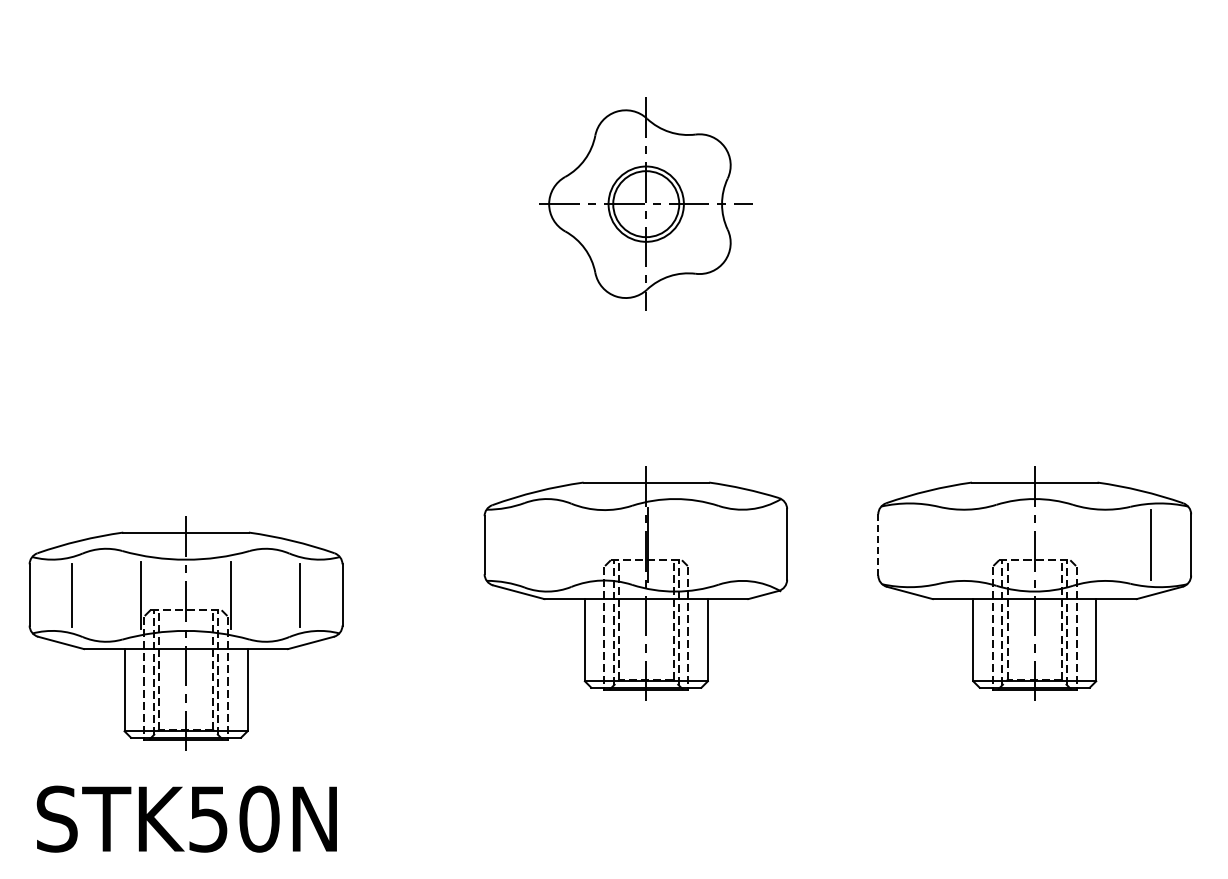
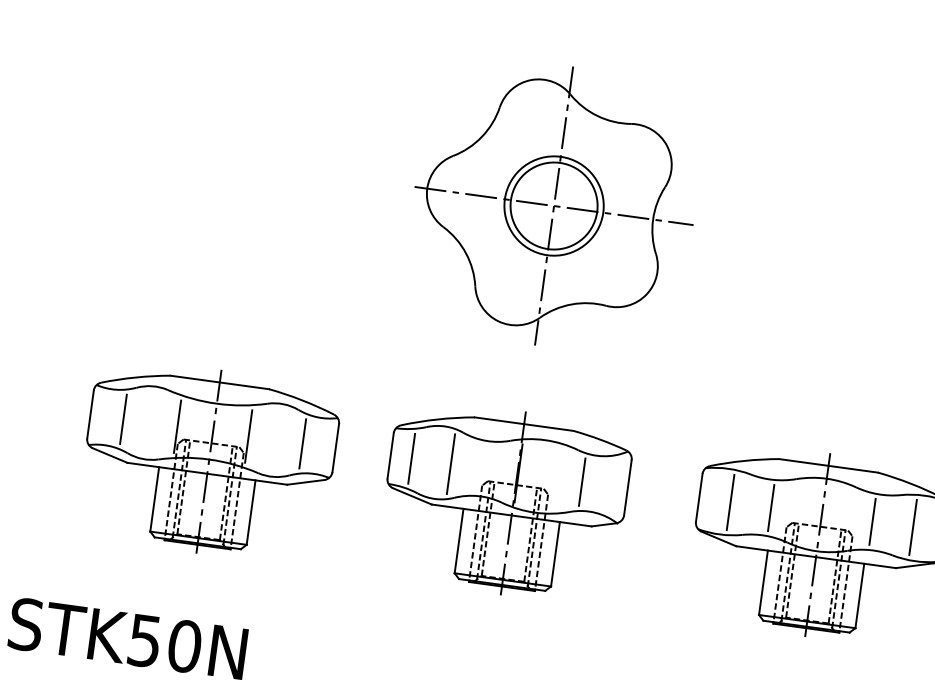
part: (645, 203) -> (553, 205), size x1.67
line: (878, 544) -> (699, 497), dashed -> solid
line: (511, 545) -> (411, 458), added
line: (561, 545) -> (450, 464), added
line: (728, 545) -> (581, 482), added
line: (918, 545) -> (730, 502), added
line: (970, 545) -> (771, 508), added
line: (1099, 545) -> (872, 522), added
part: (185, 633) -> (208, 461), moved

